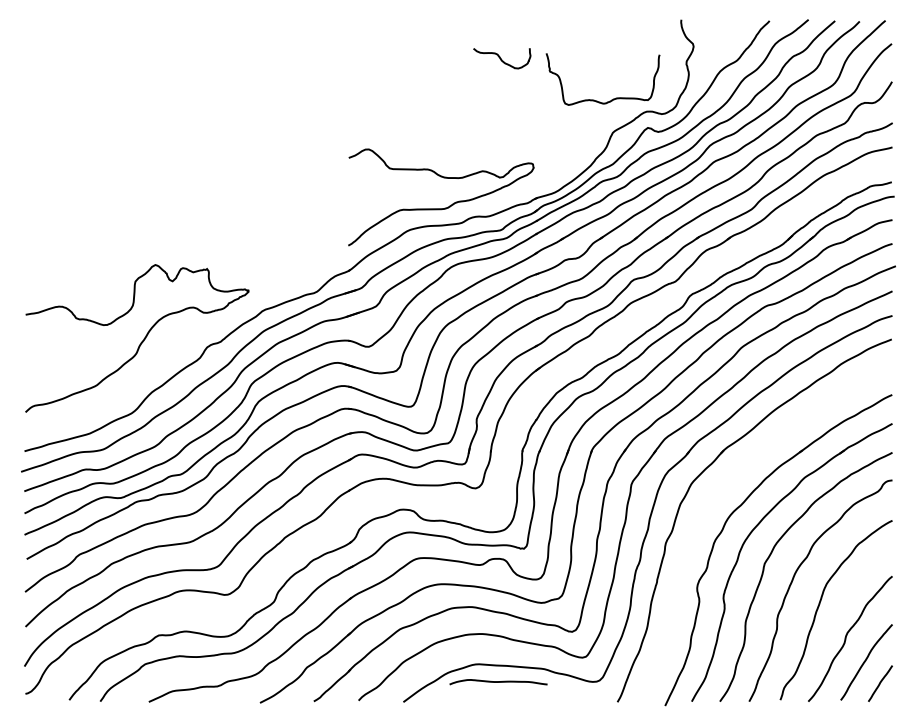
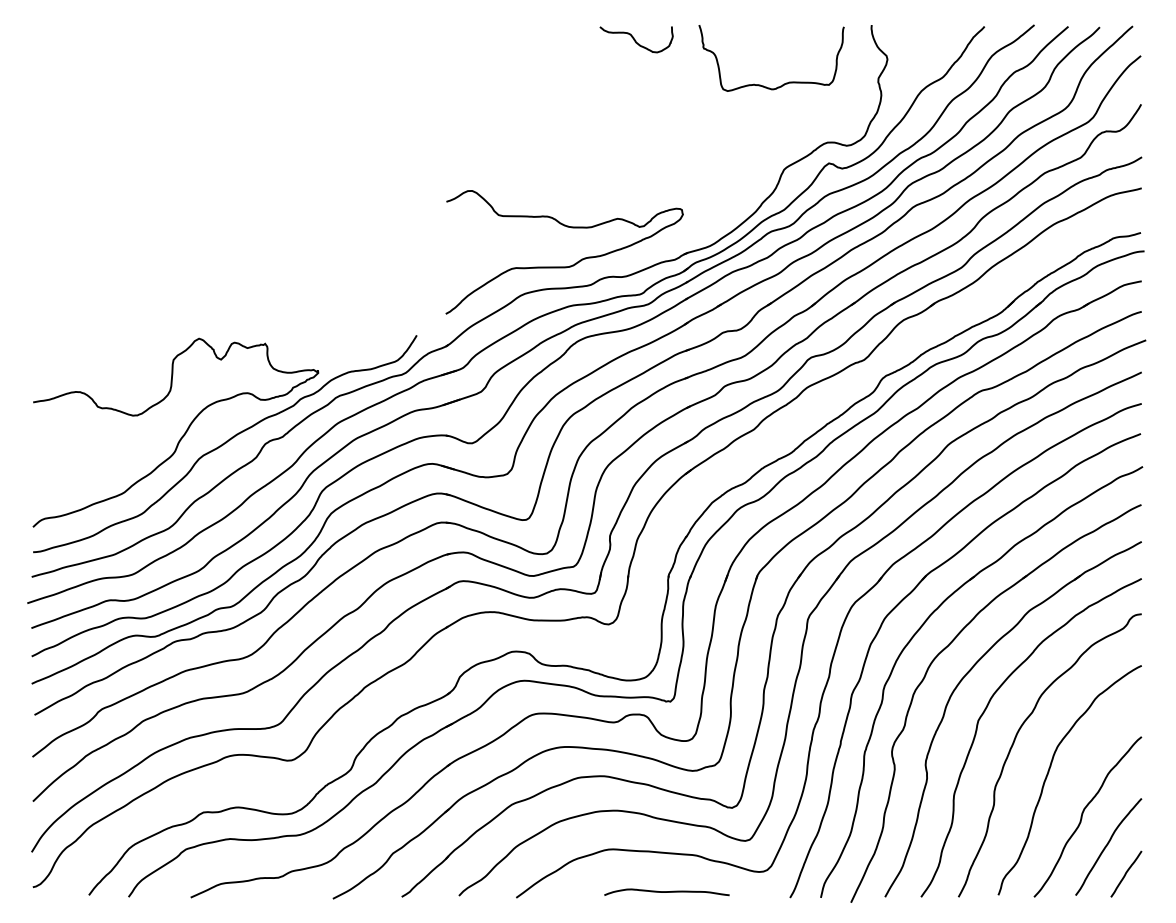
curve: (501, 58) -> (635, 39), moved
curve: (596, 100) -> (763, 85), moved
curve: (176, 346) -> (225, 443), added
part: (720, 491) -> (921, 628), added
curve: (498, 682) -> (666, 892), moved

